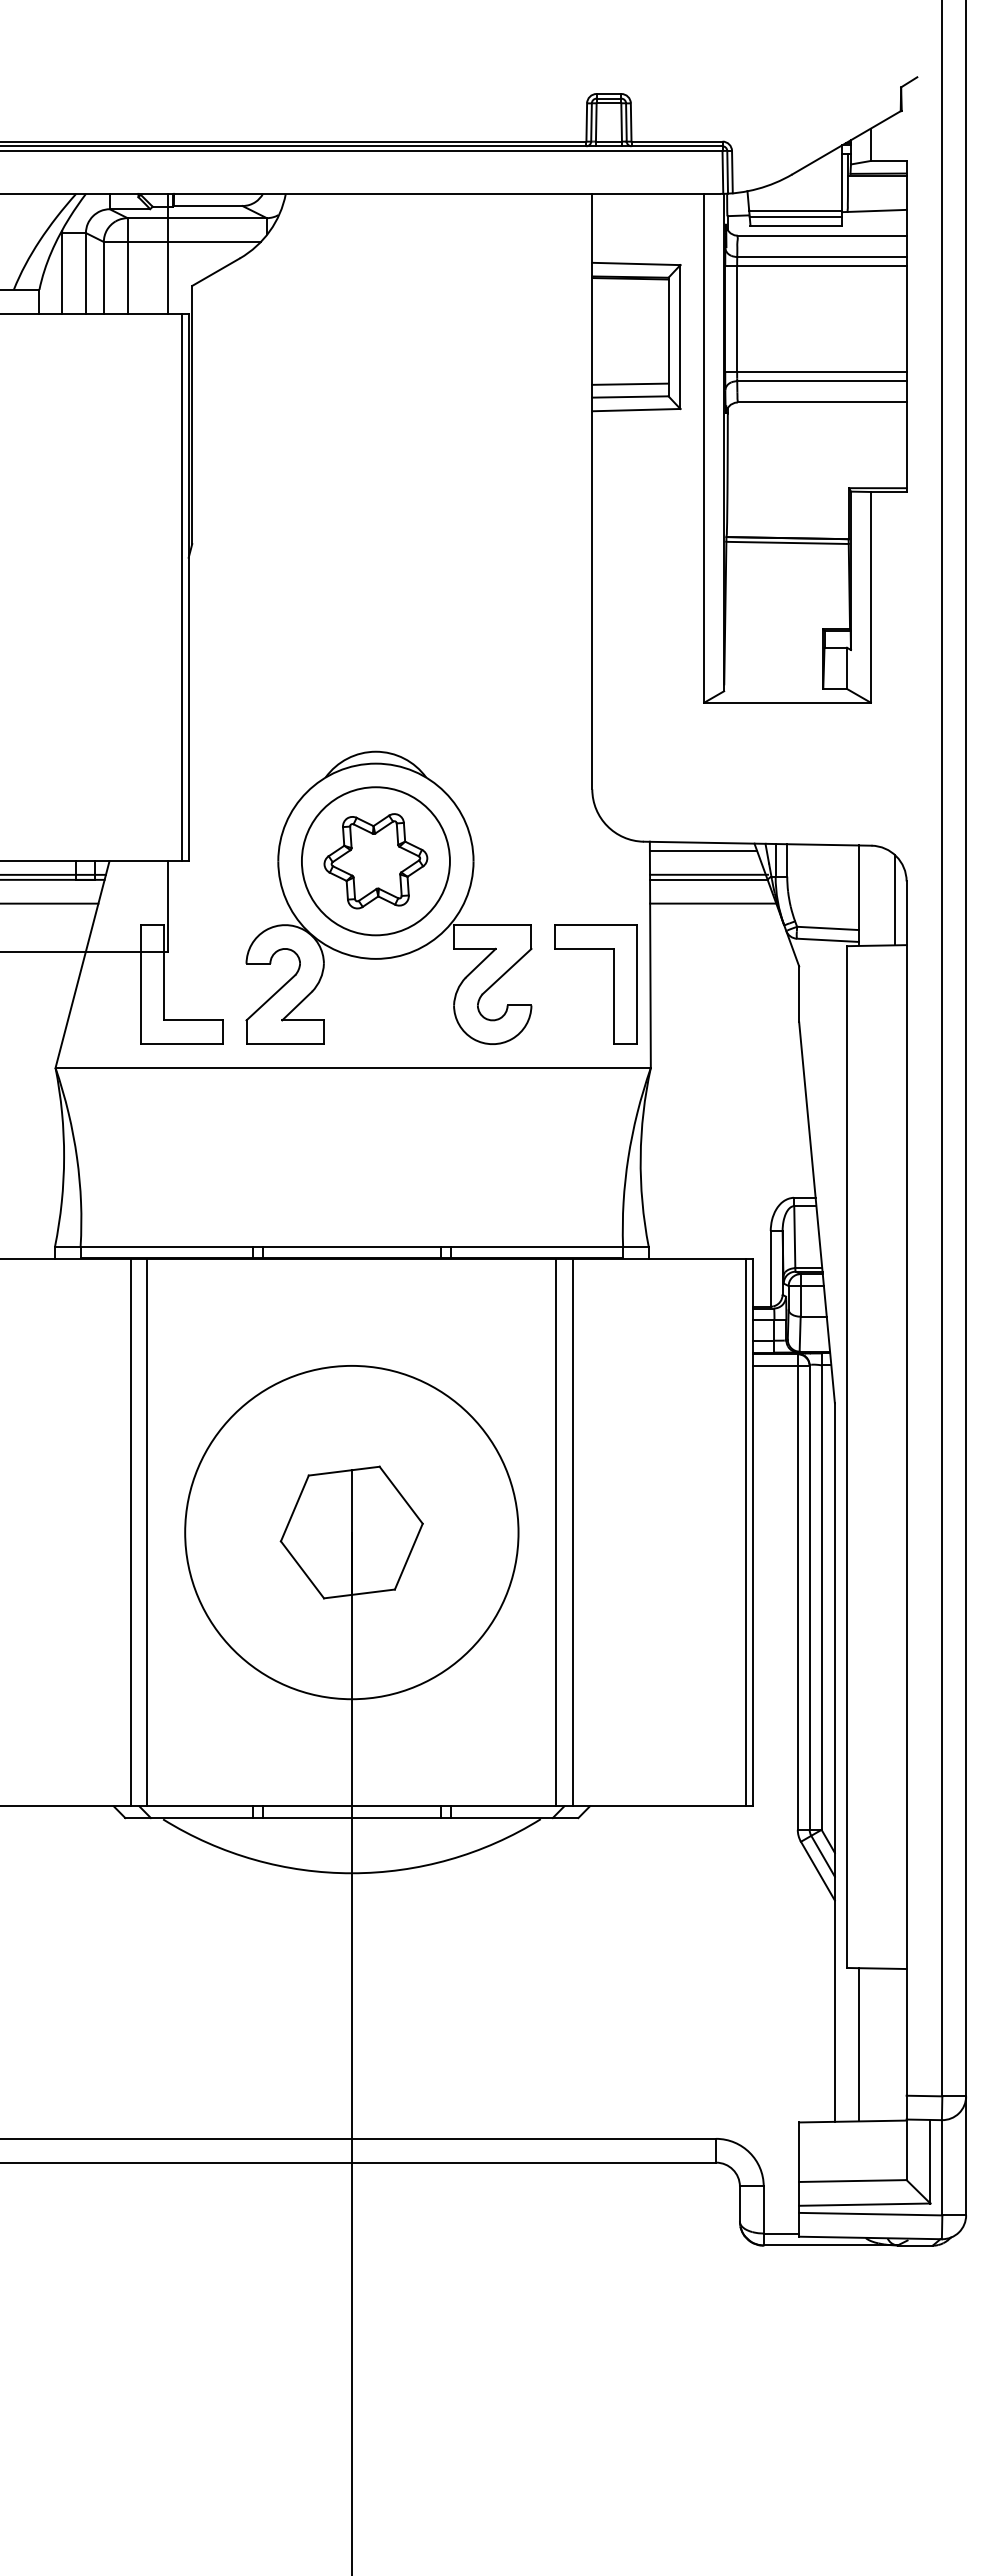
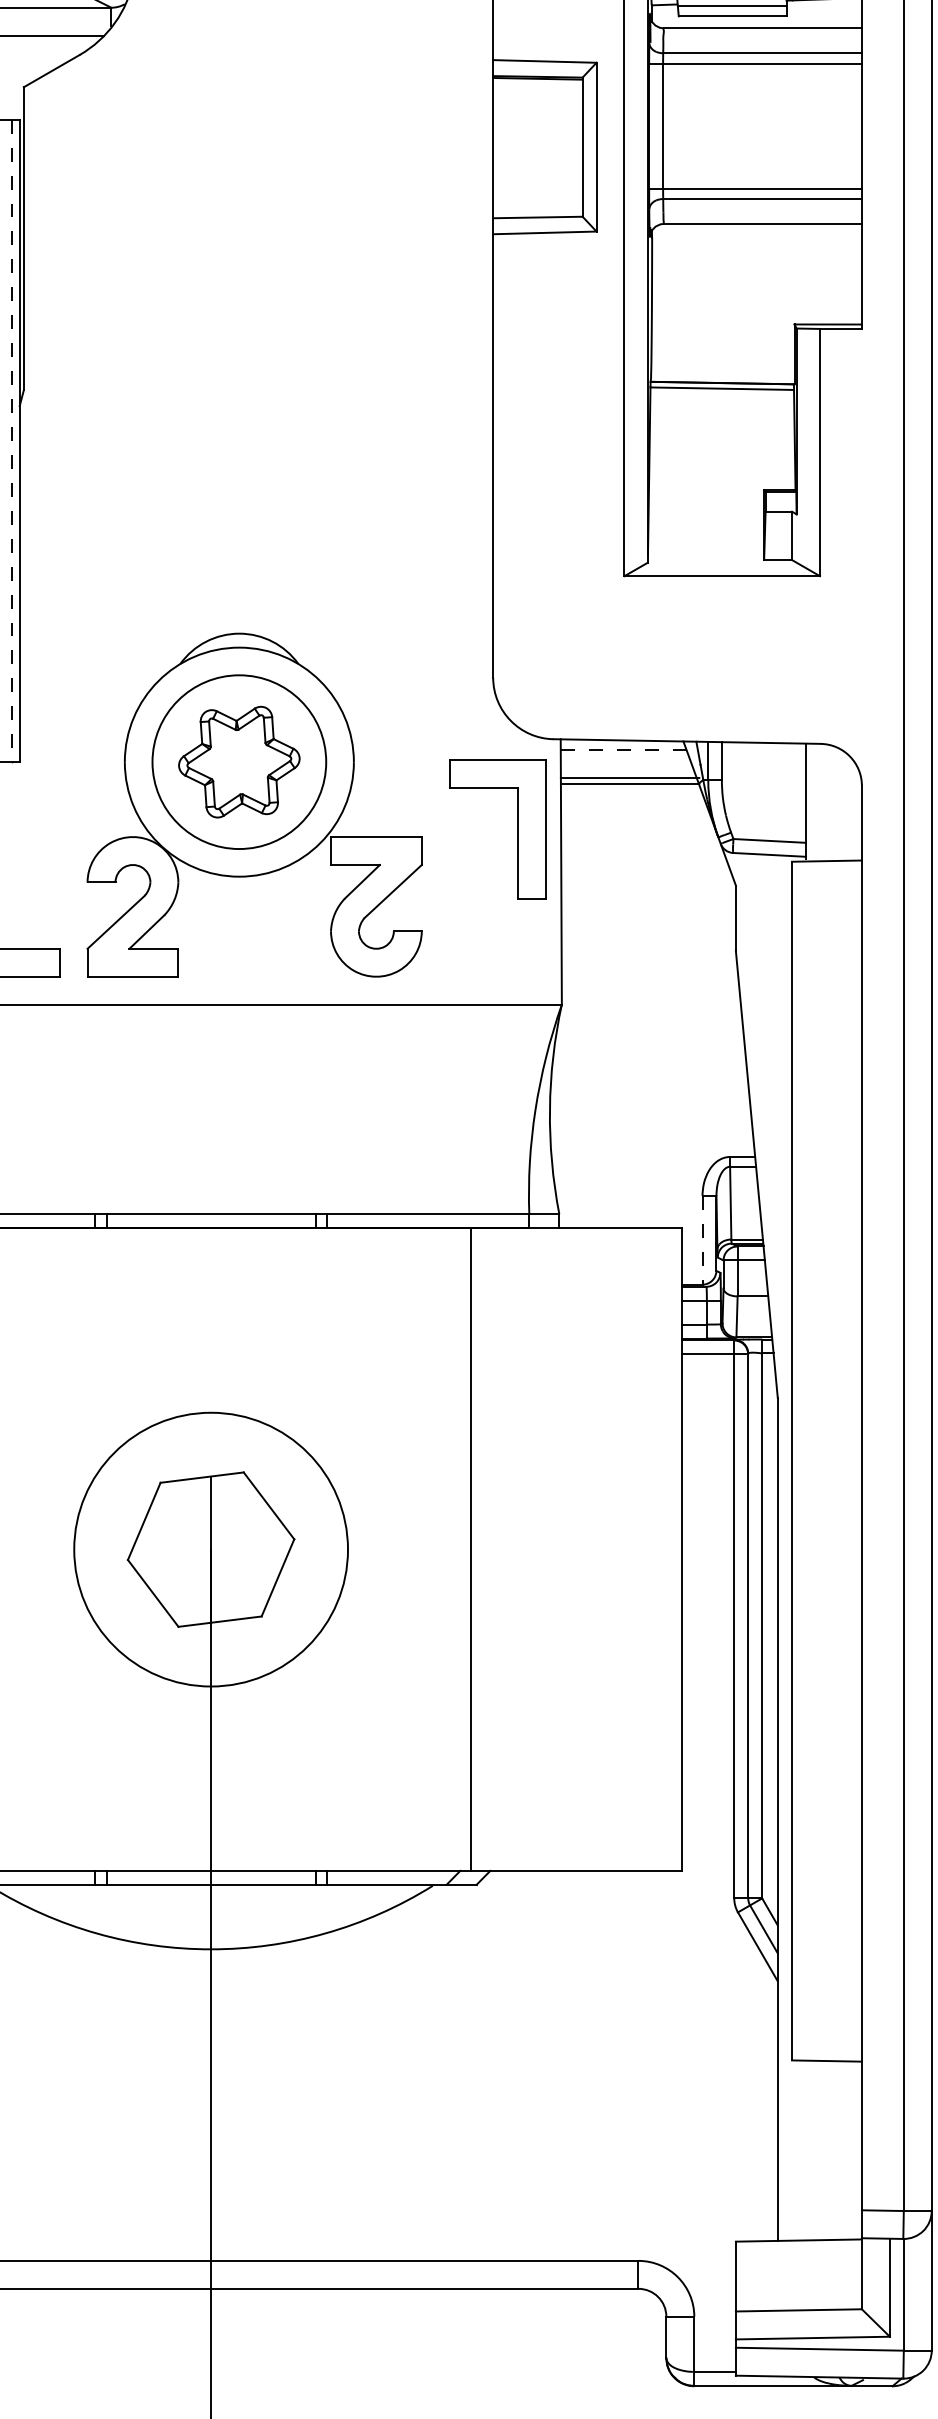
line: (630, 383) -> (538, 201), removed
line: (181, 587) -> (11, 440), solid -> dashed
line: (703, 850) -> (623, 749), solid -> dashed
line: (895, 900) -> (848, 808), removed
line: (713, 903) -> (635, 811), removed
part: (613, 984) -> (518, 829), moved
line: (770, 1268) -> (702, 1239), solid -> dashed
circle: (351, 1532) -> (210, 1549), size x0.7
line: (556, 1532) -> (451, 1549), removed
line: (746, 1532) -> (674, 1549), removed
line: (859, 2044) -> (806, 2150), removed

